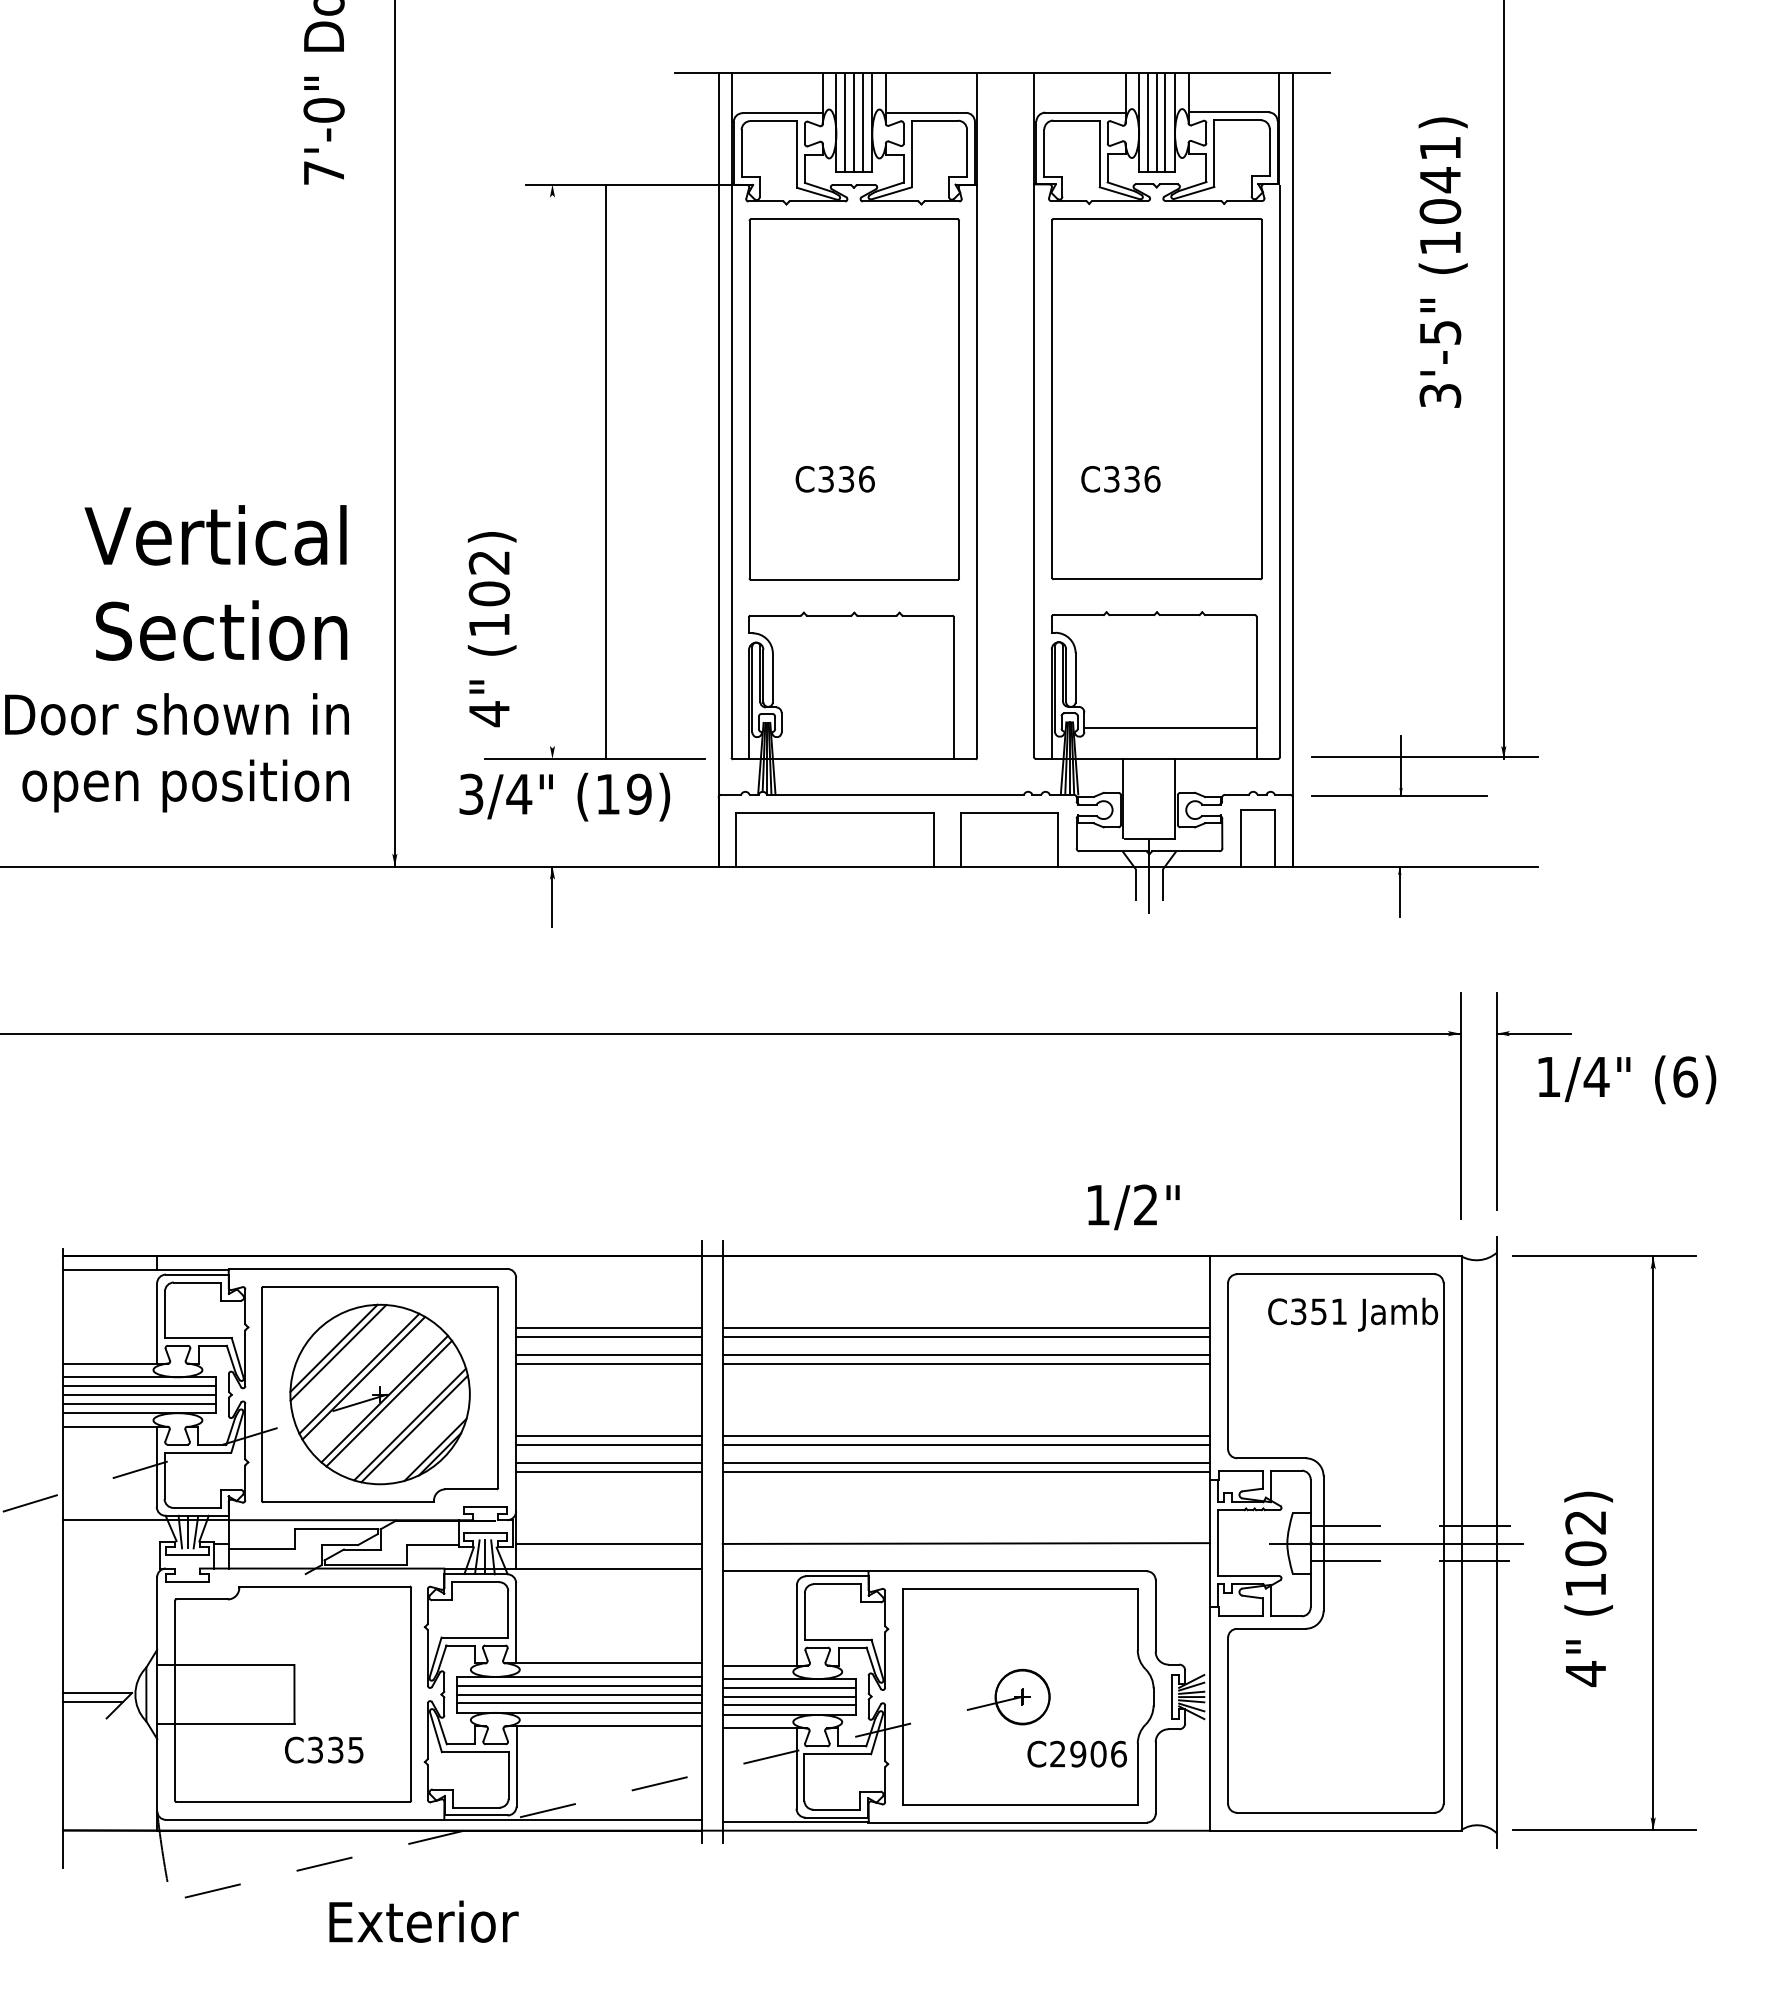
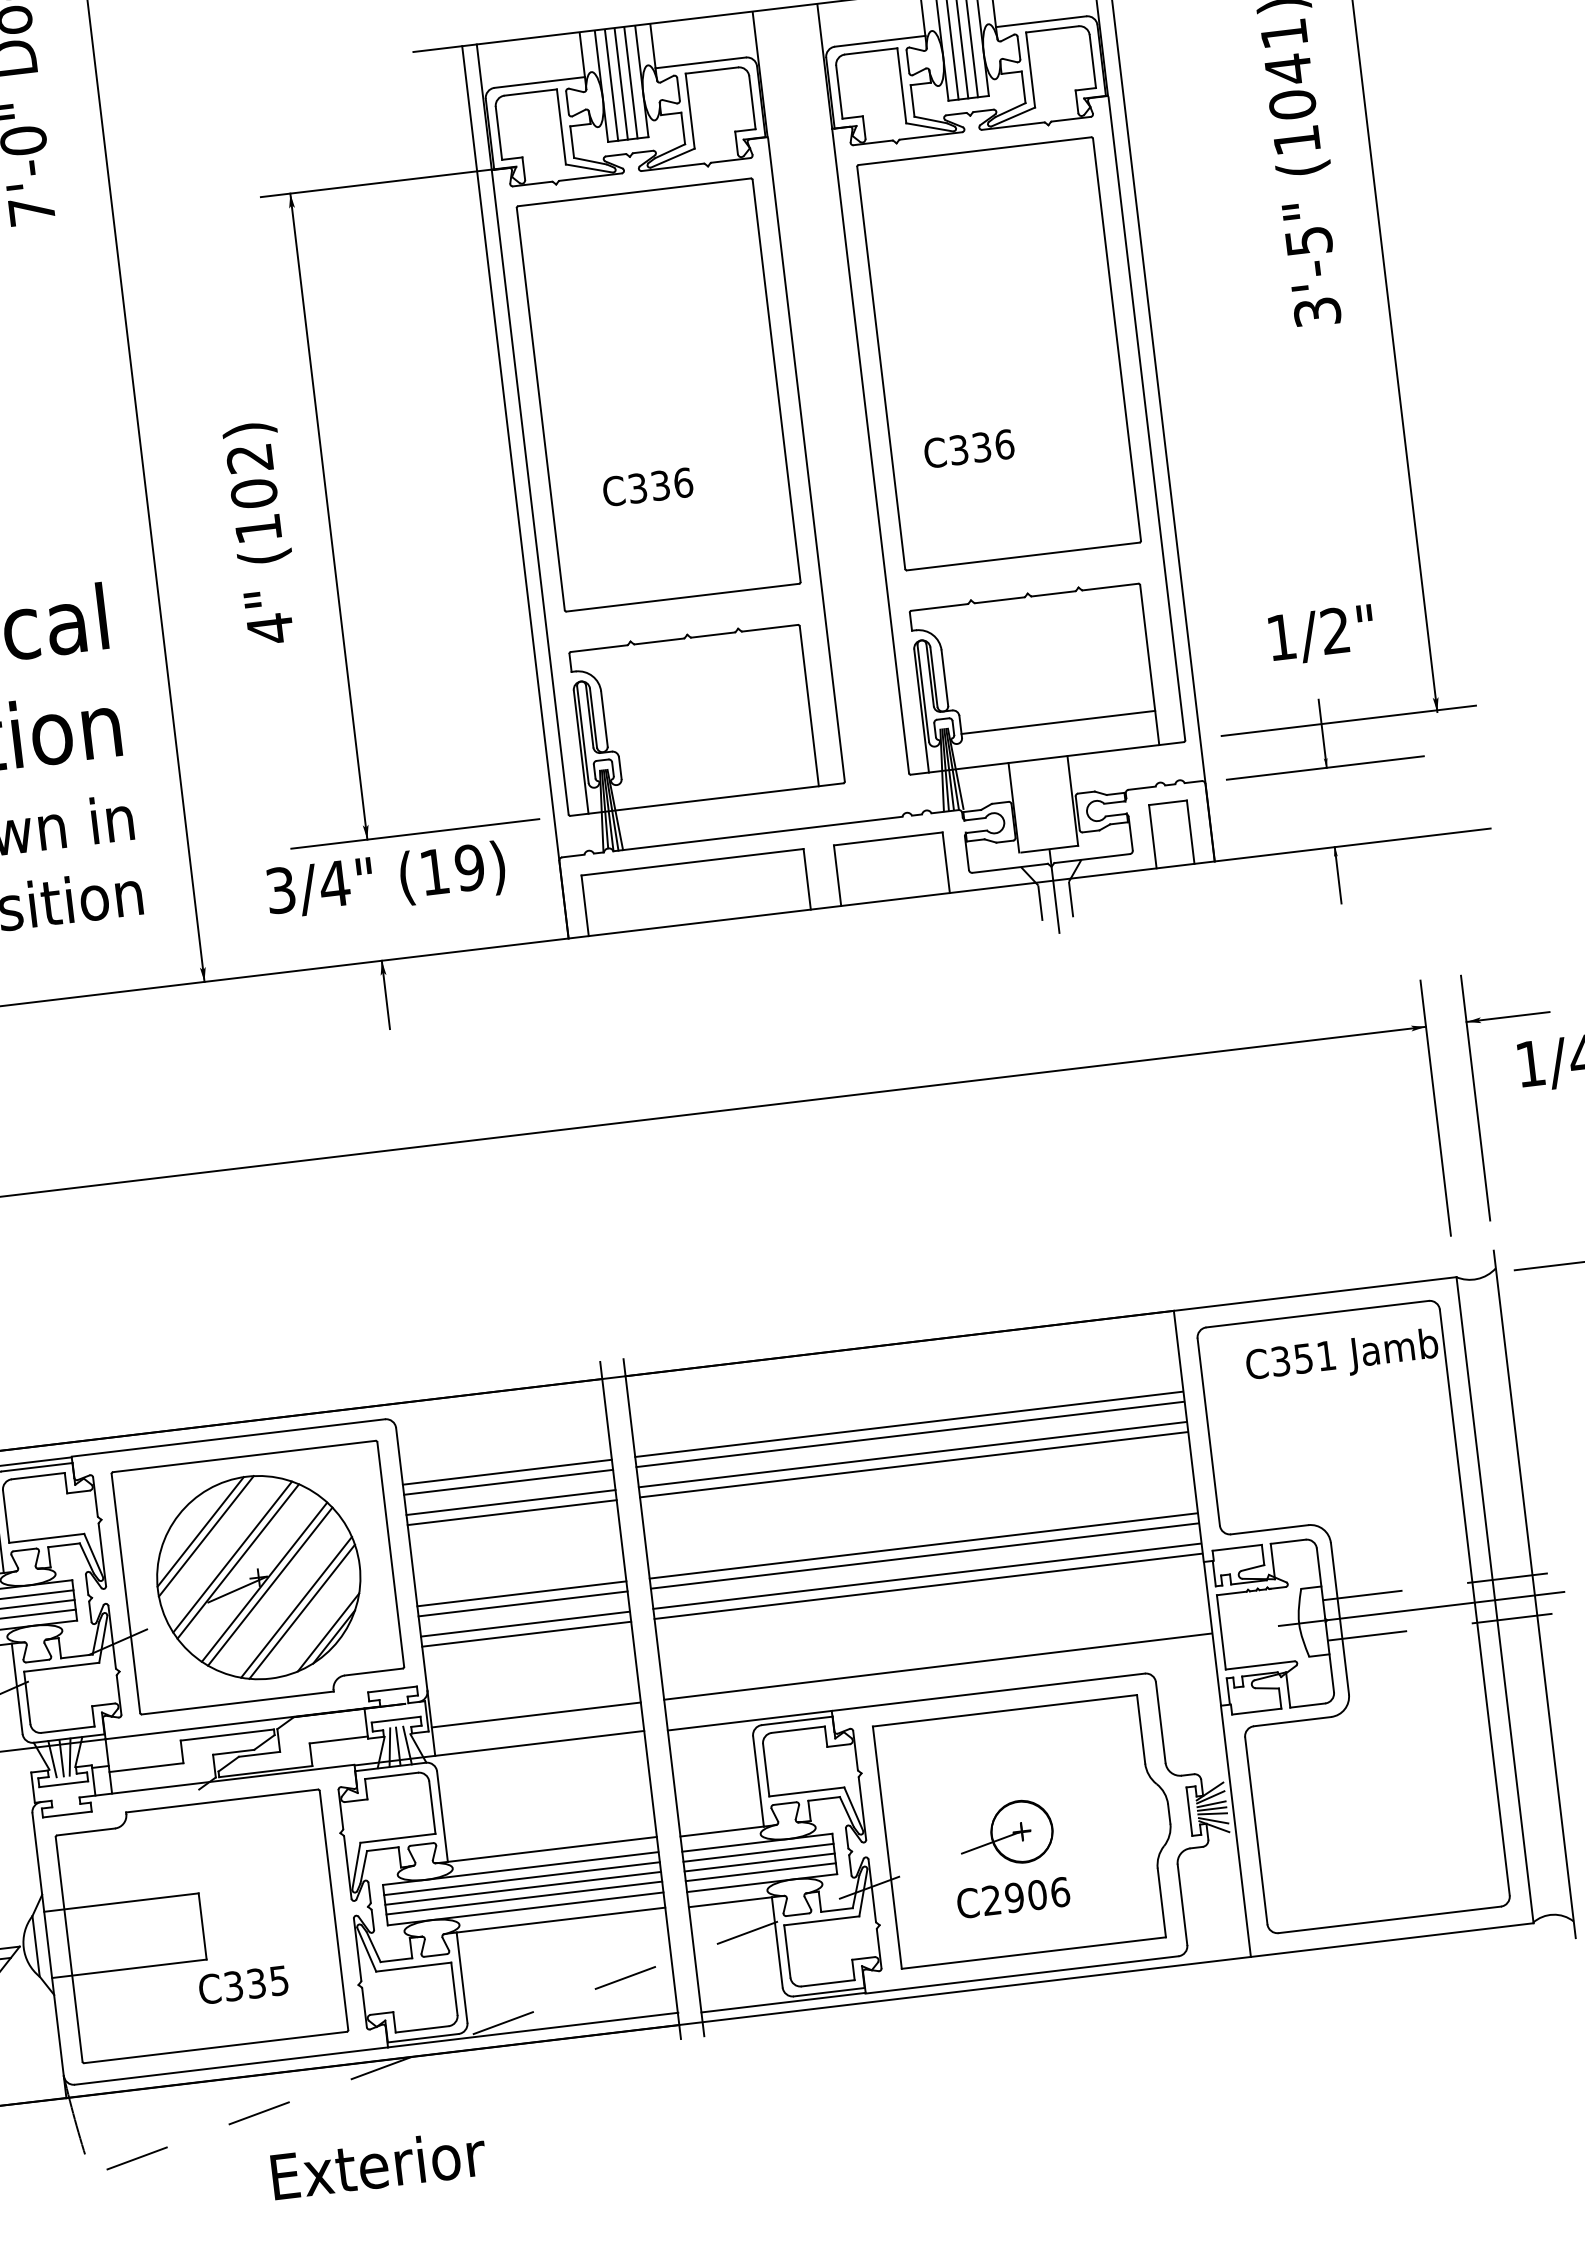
line: (606, 471) -> (328, 516), moved
text: (491, 629) -> (261, 533), moved
text: (1133, 1207) -> (1321, 635), moved
text: (1076, 1753) -> (1012, 1897), moved

